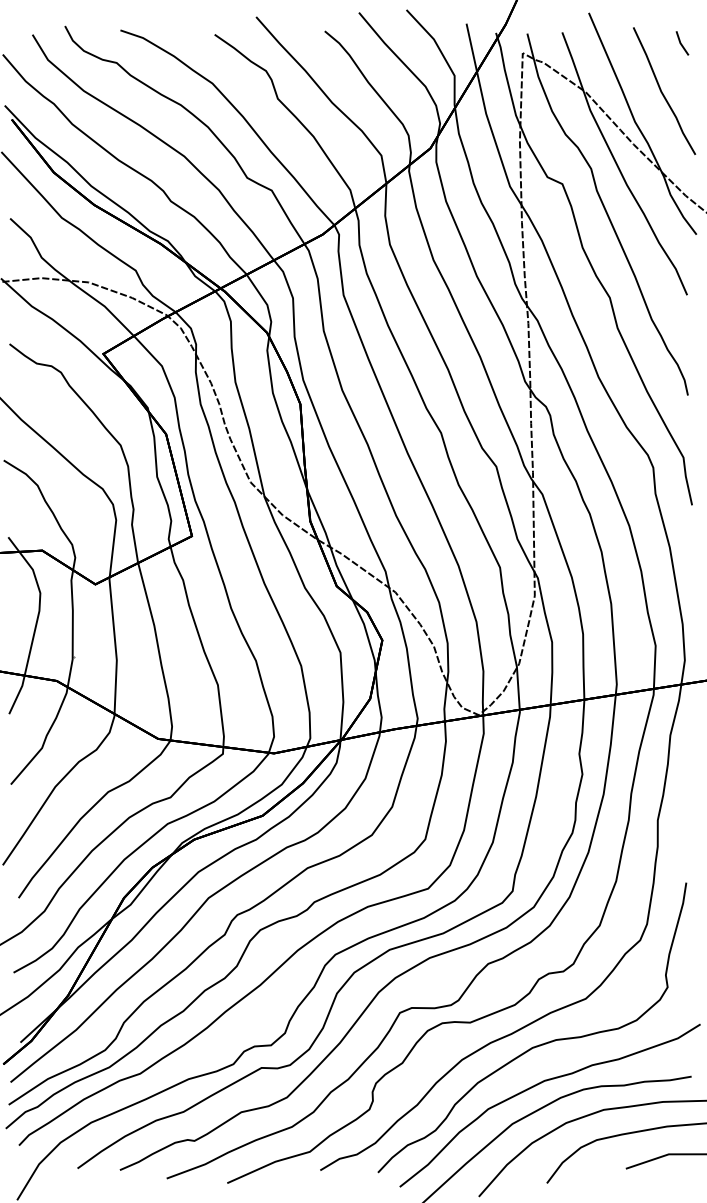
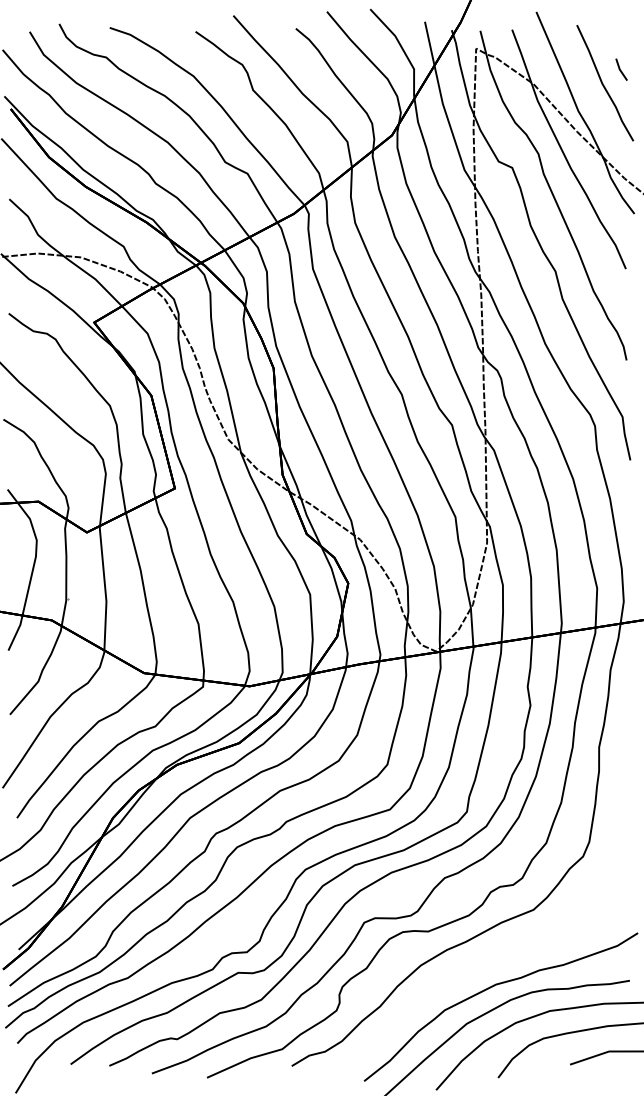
line: (681, 43) -> (620, 69), moved
curve: (538, 1044) -> (490, 951), removed

